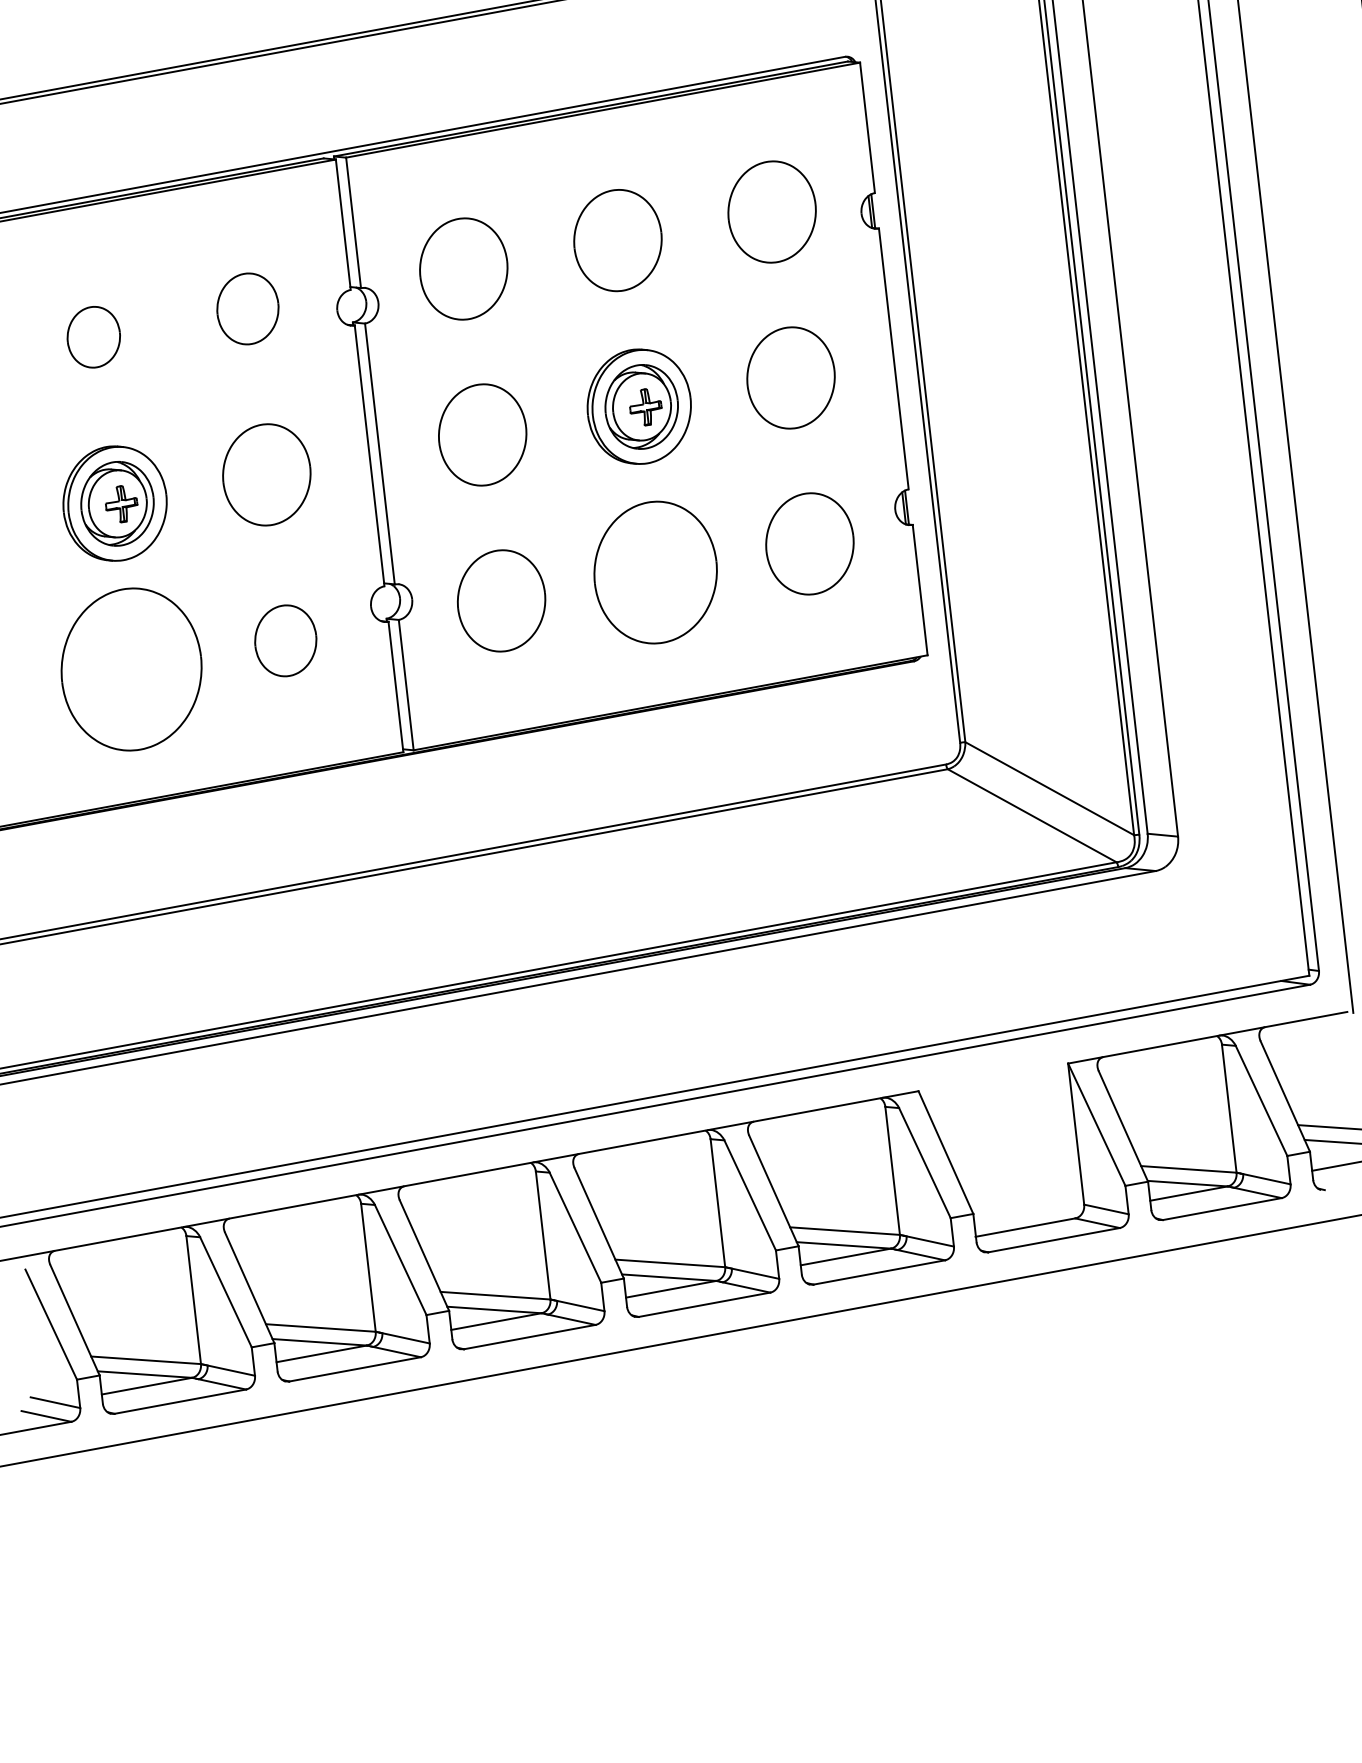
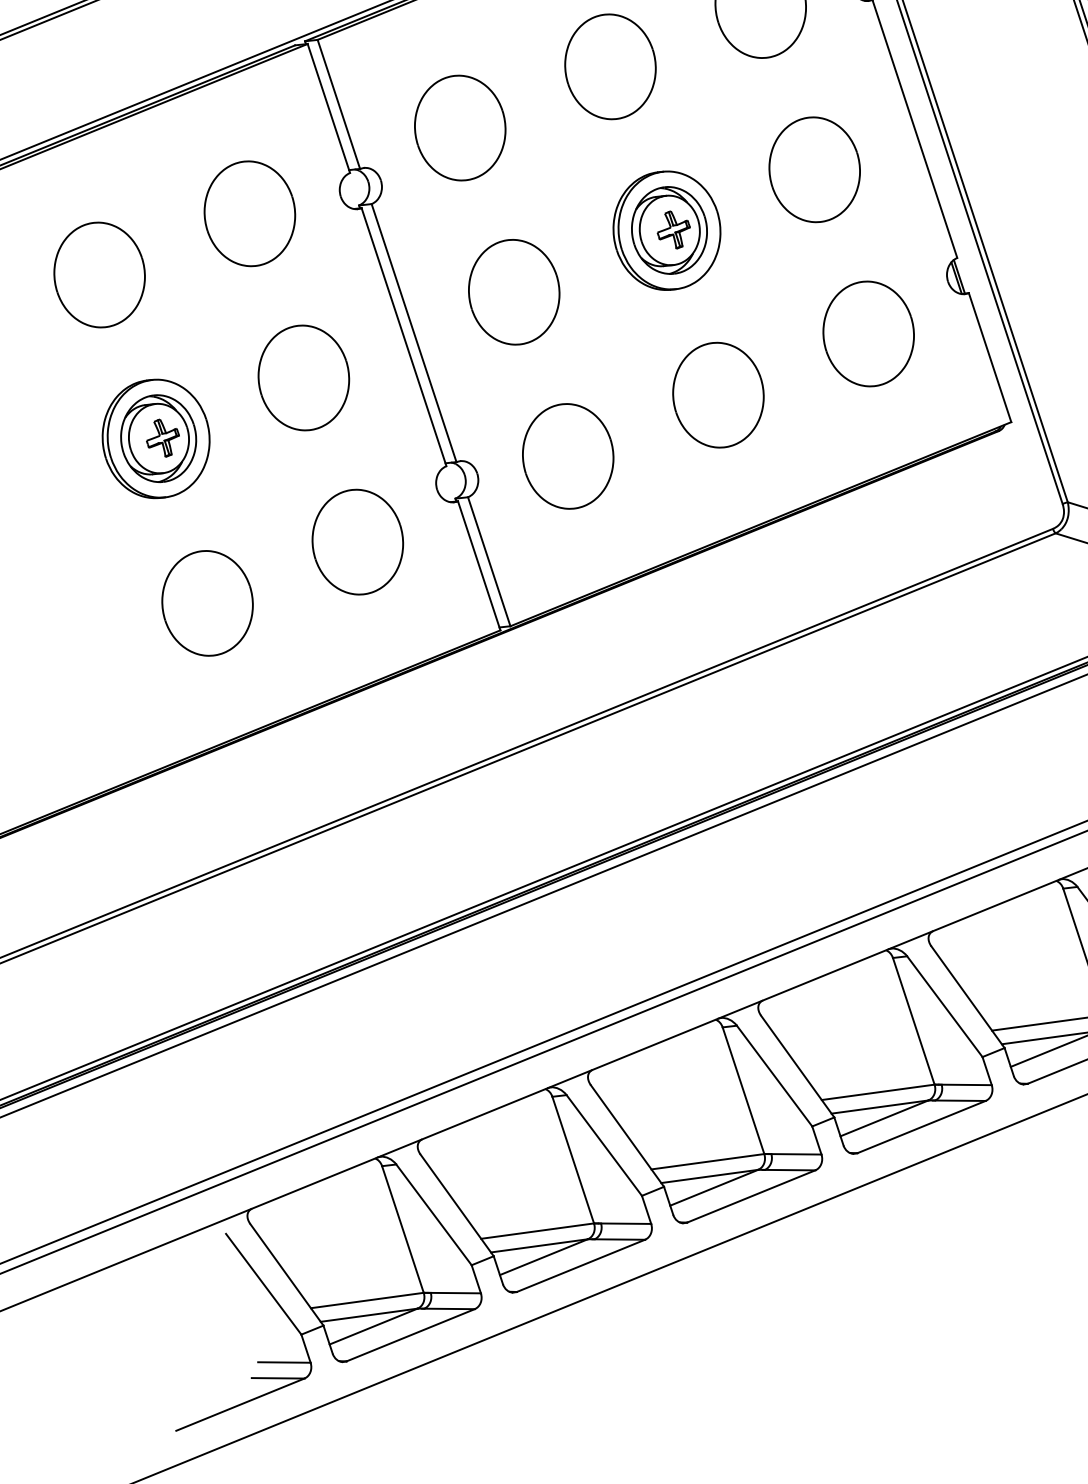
part: (247, 308) -> (249, 213), size x1.43
part: (93, 336) -> (99, 274), size x1.67
part: (655, 571) -> (717, 394), size x0.71
part: (285, 640) -> (357, 541), size x1.43
part: (131, 668) -> (207, 602), size x0.62

